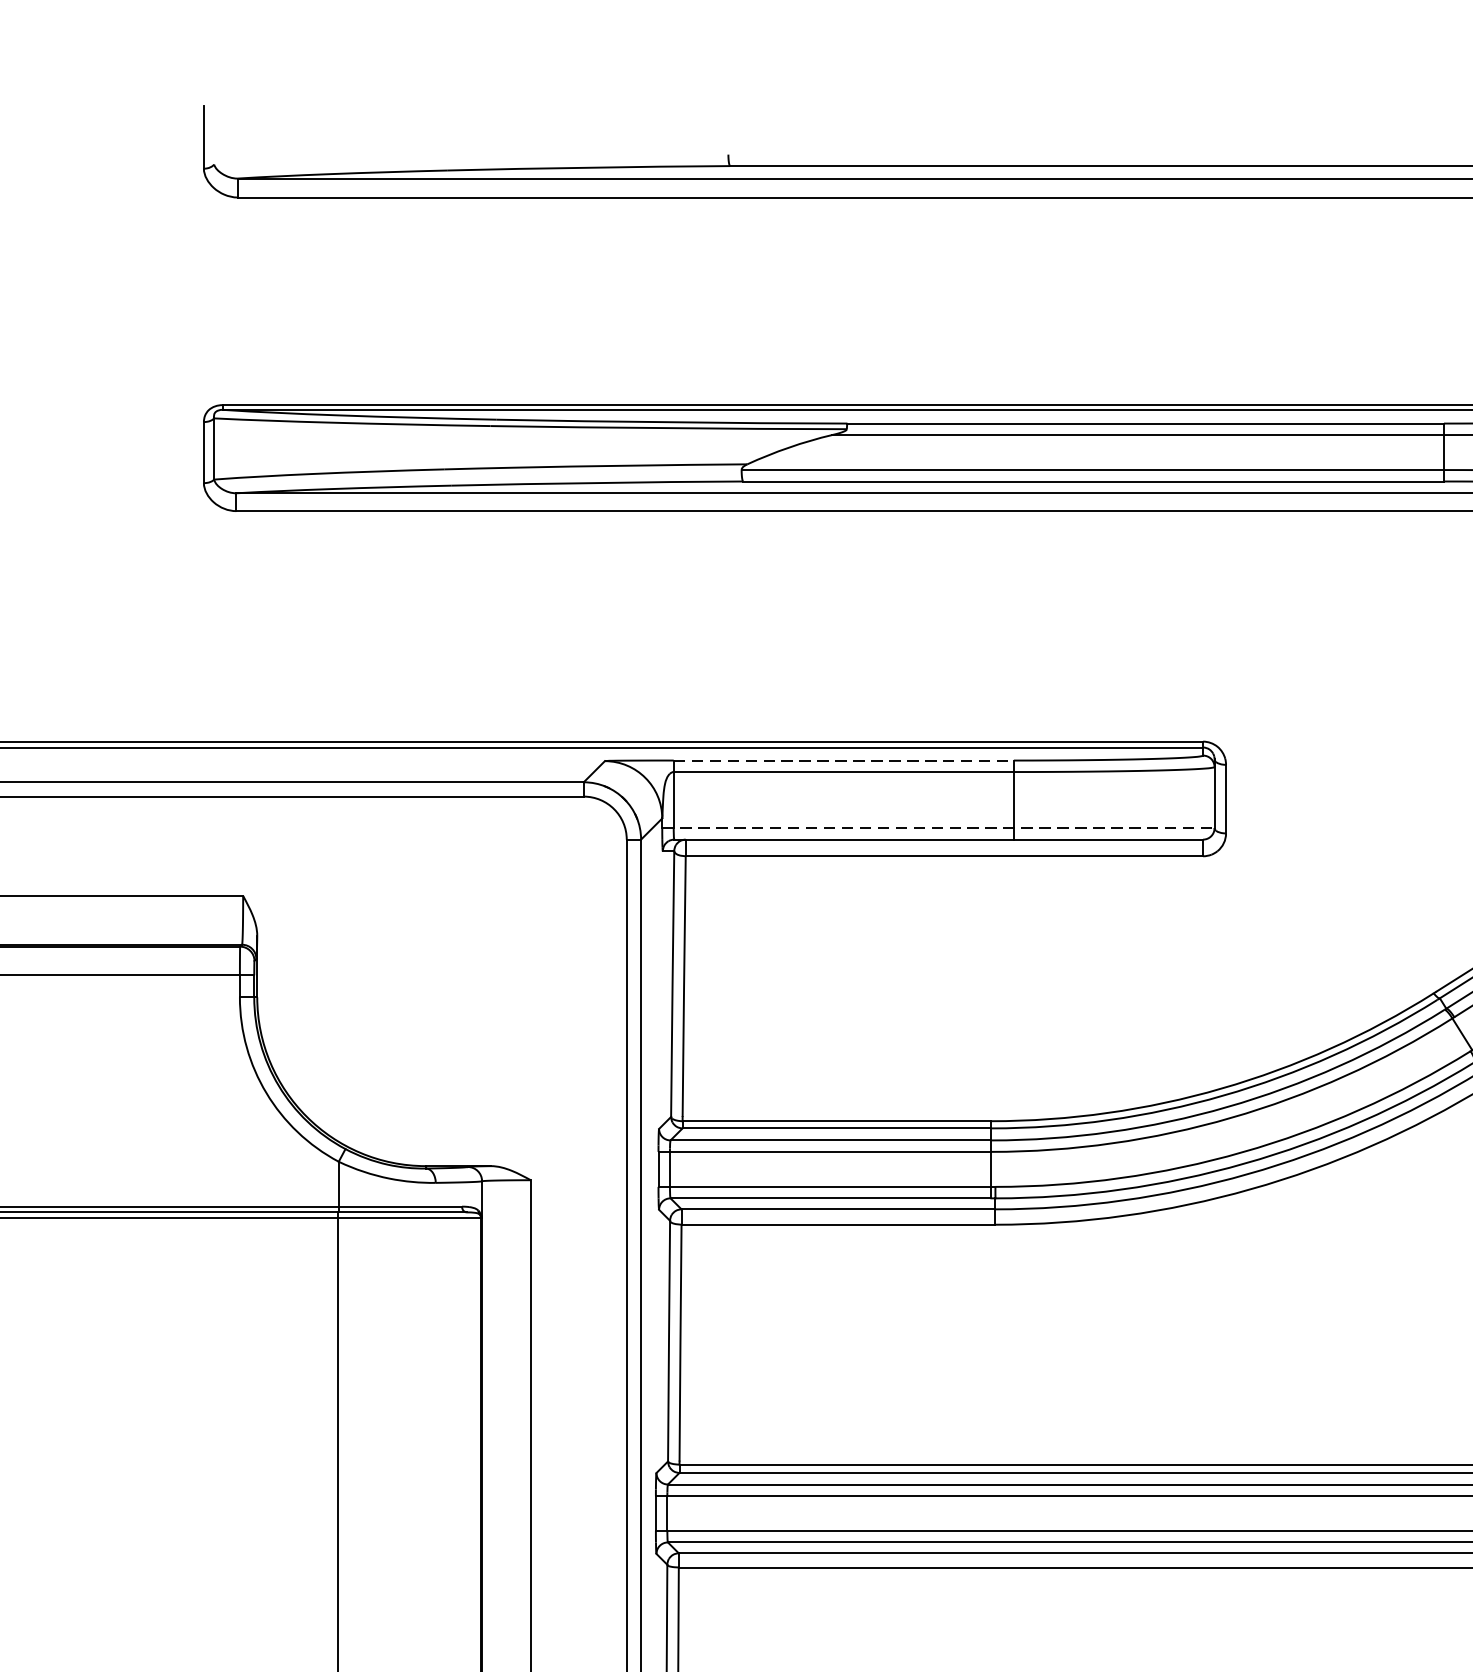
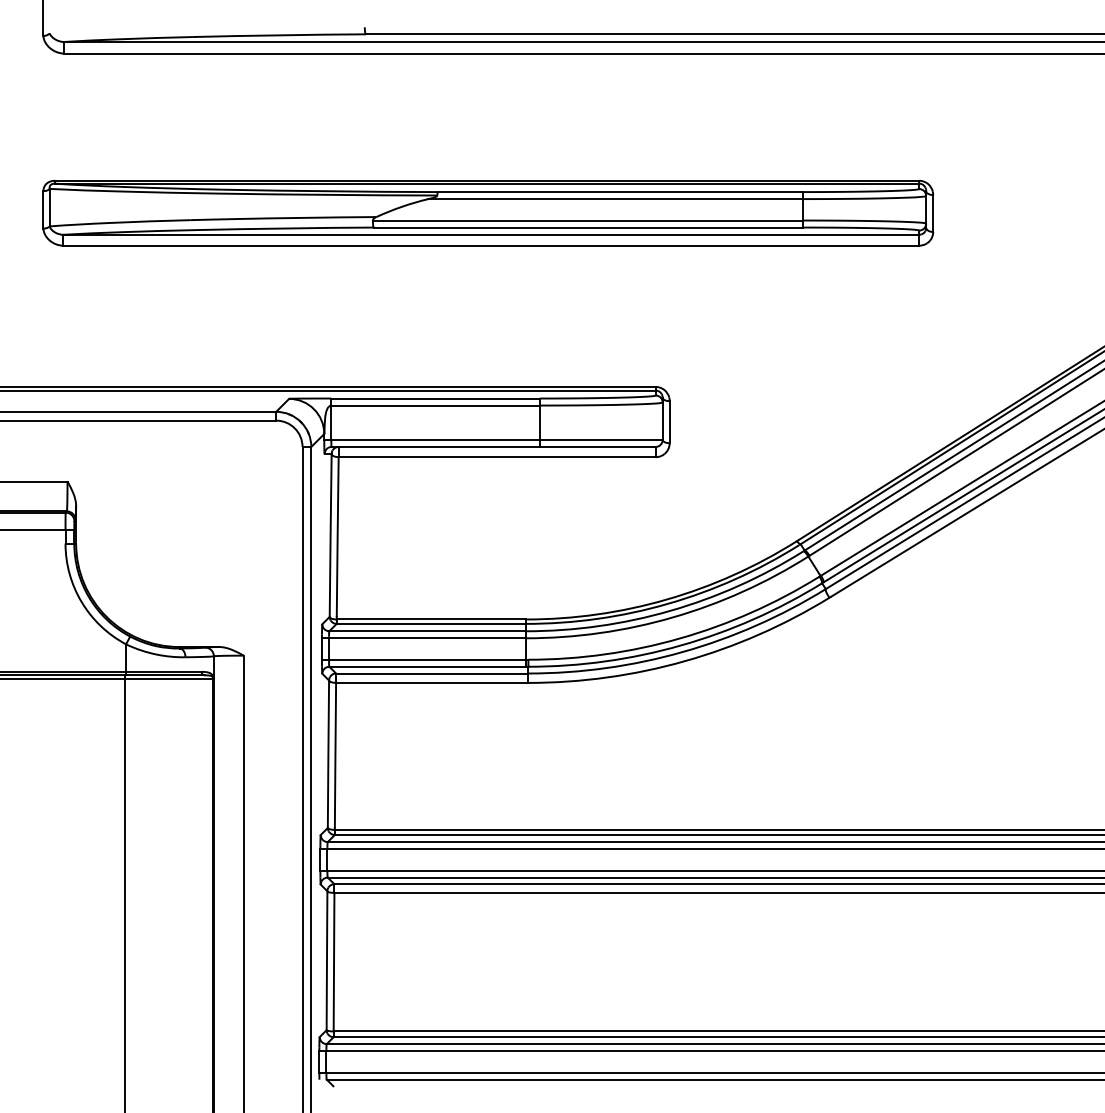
line: (845, 760) -> (436, 398), dashed -> solid
line: (938, 827) -> (493, 439), dashed -> solid

